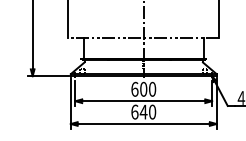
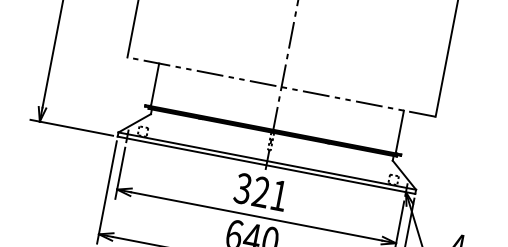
text: (143, 88) -> (261, 190), 600 -> 321

